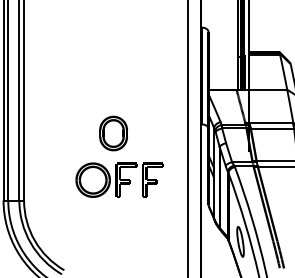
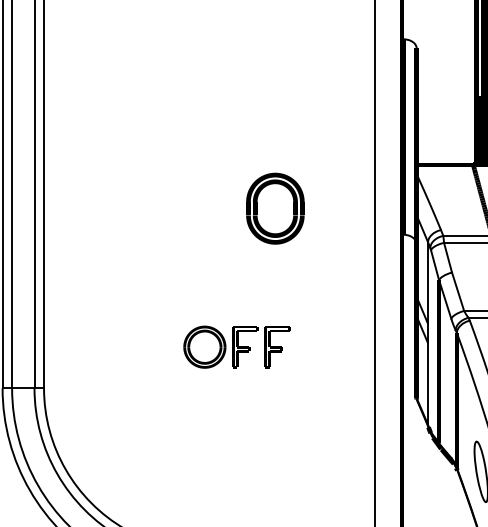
part: (113, 133) -> (275, 208), moved
part: (119, 179) -> (236, 345), size x0.6

